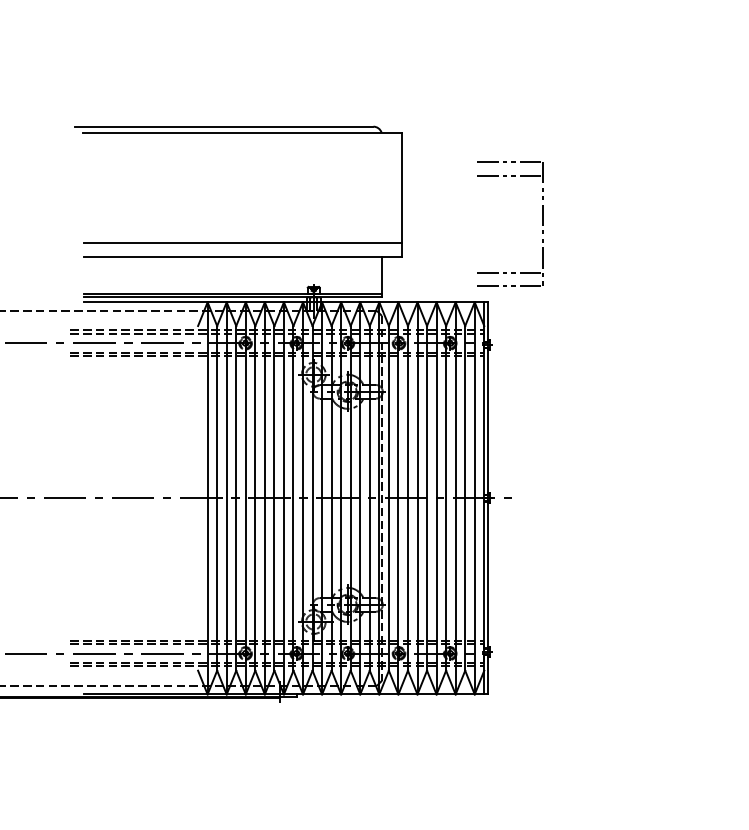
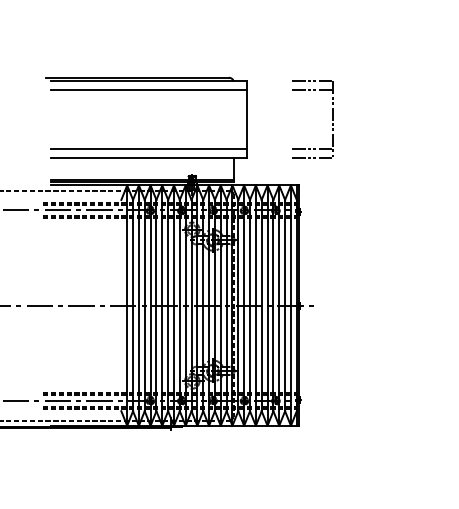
line: (242, 145) -> (148, 89), added
part: (542, 224) -> (332, 119), moved

